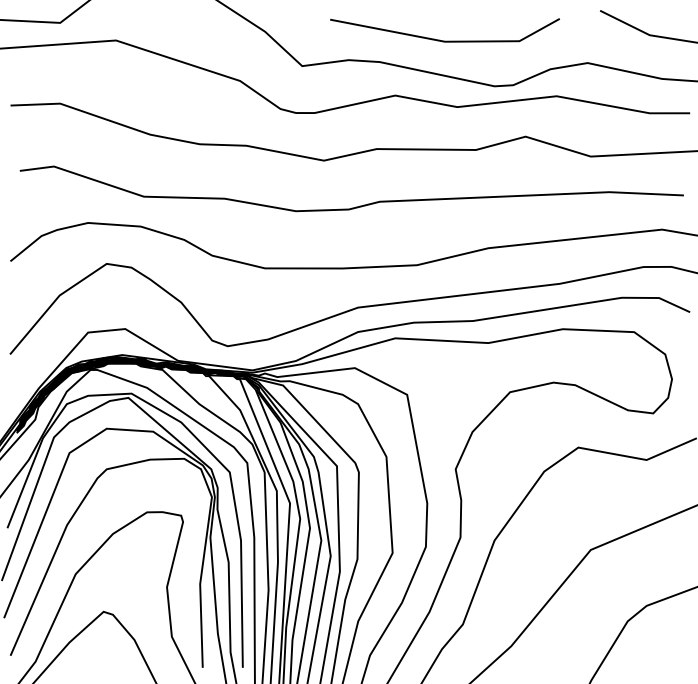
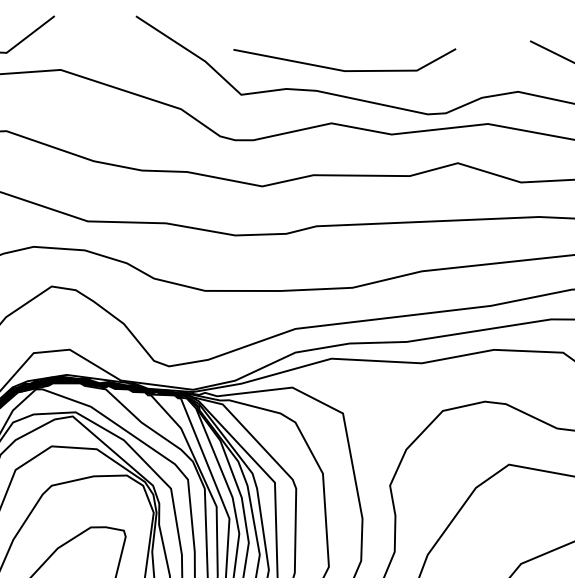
line: (444, 40) -> (344, 69), moved

